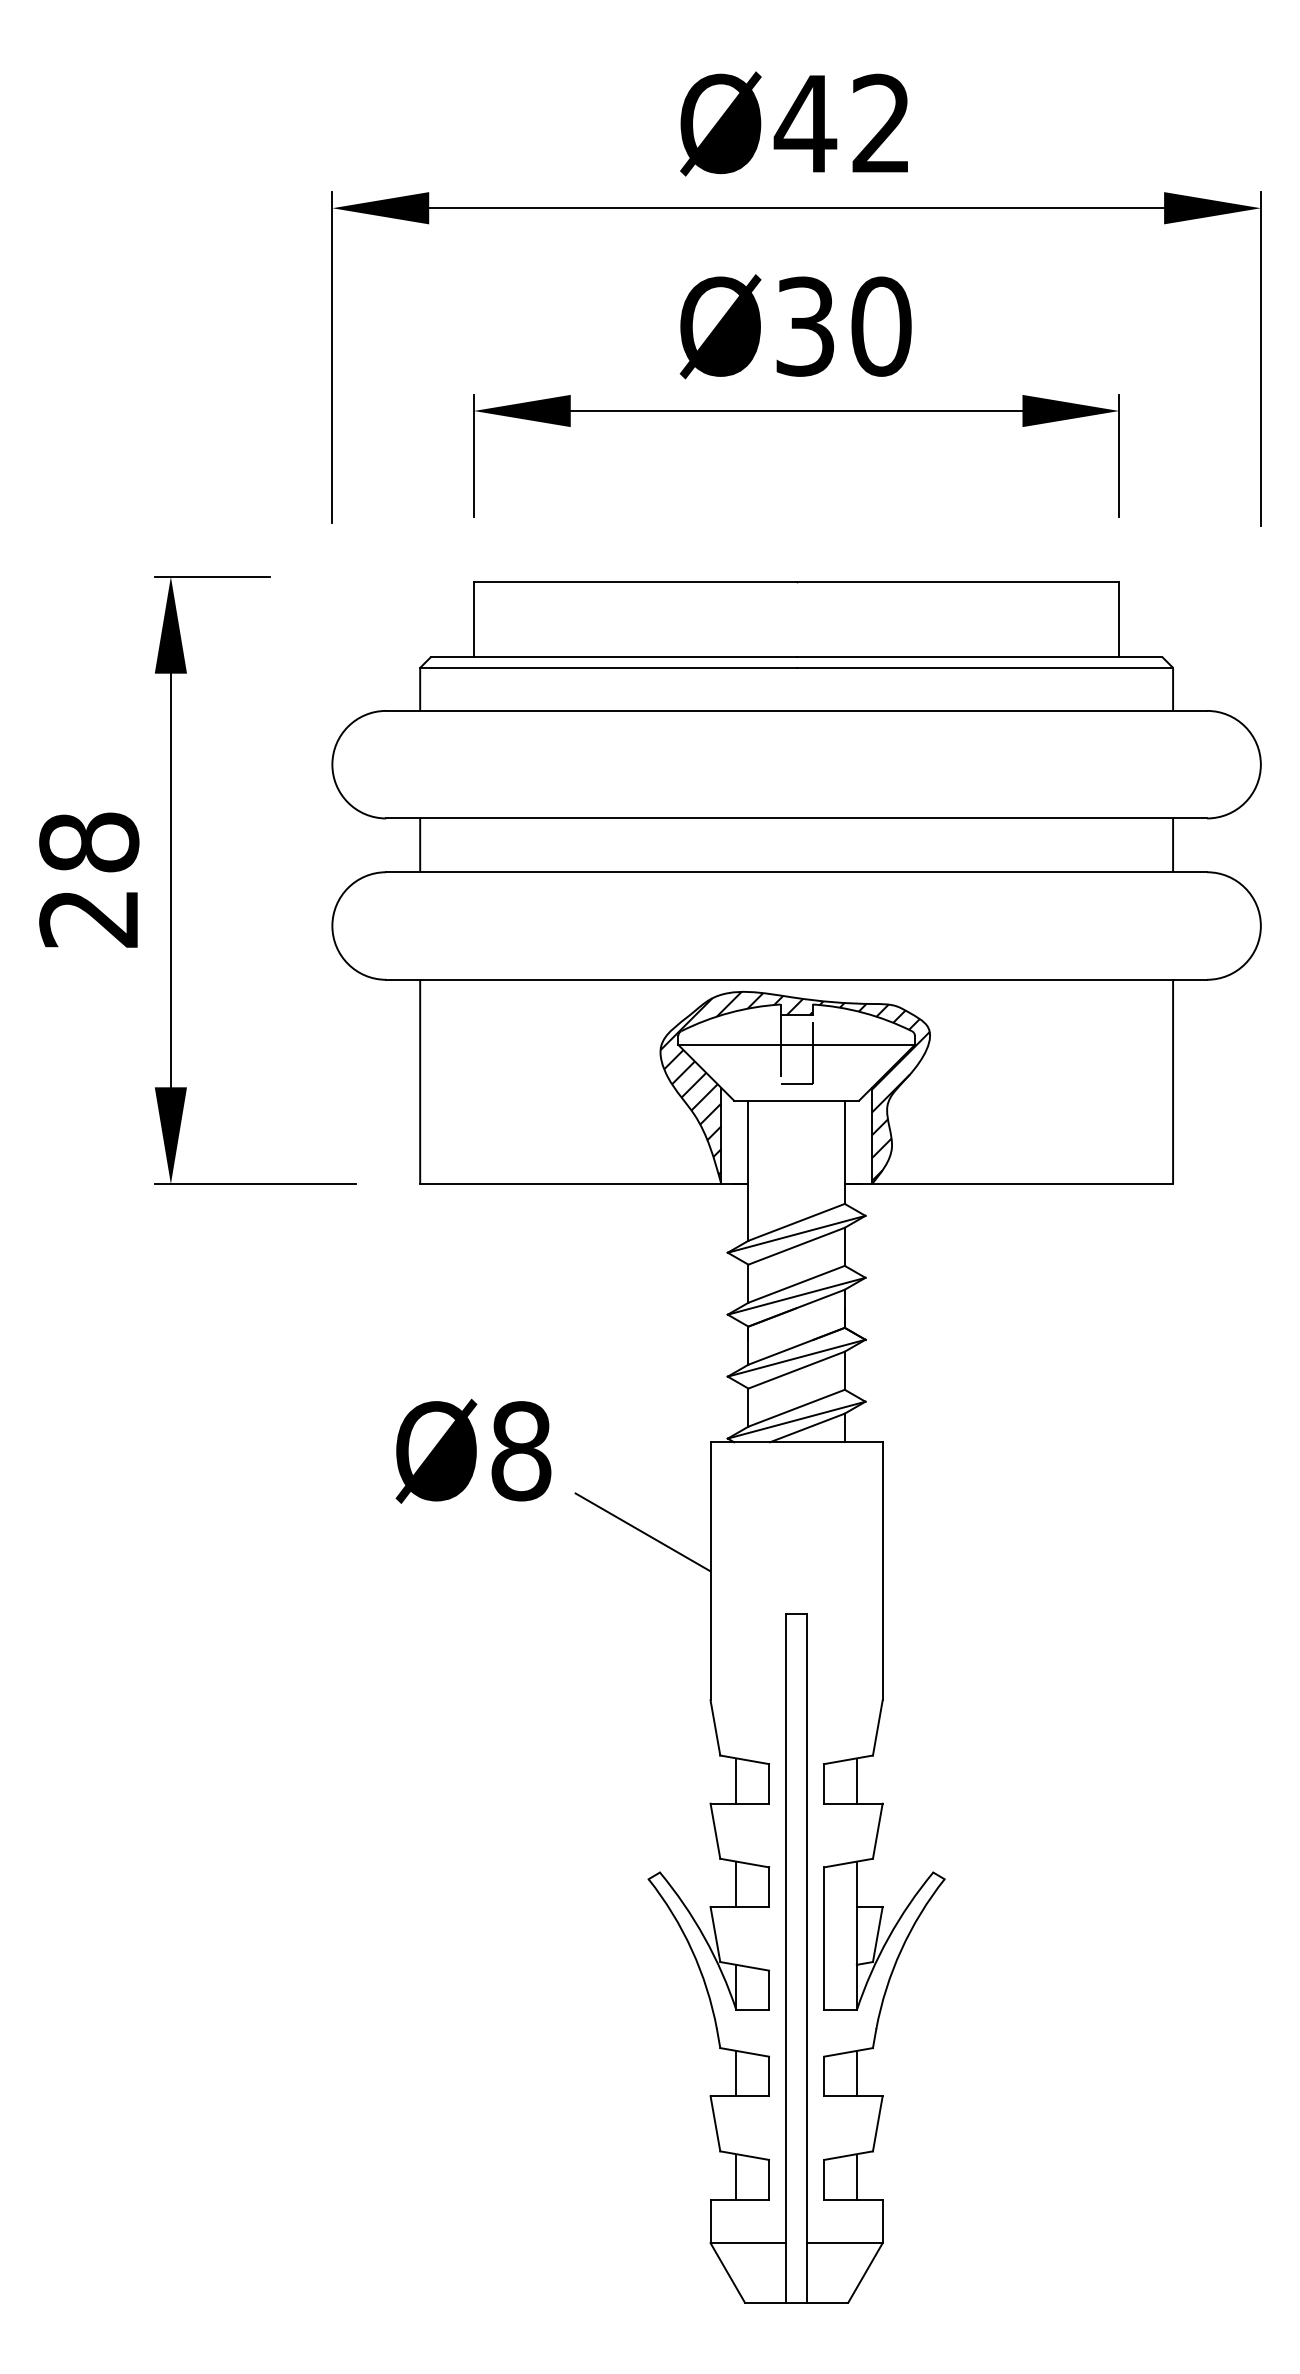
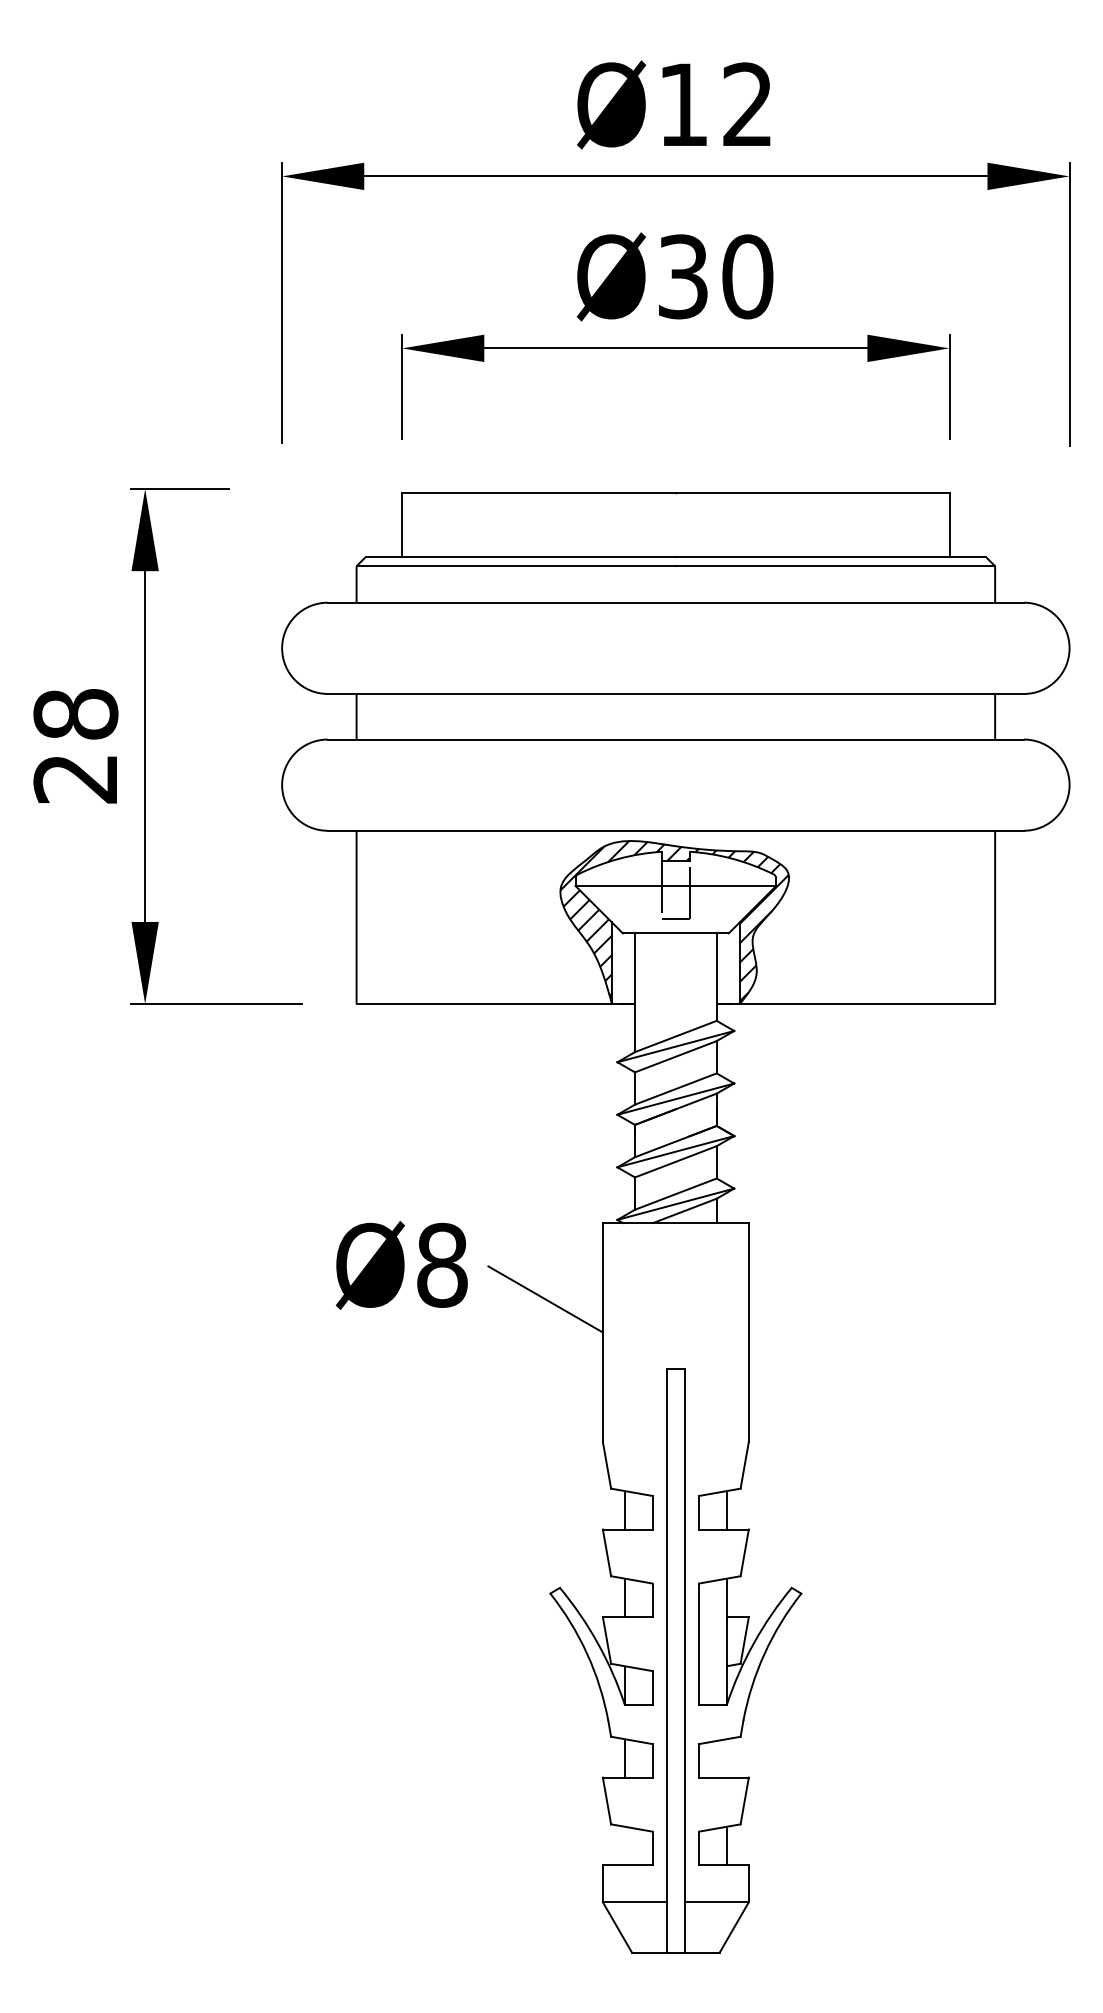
text: (805, 123) -> (683, 104), Ø42 -> Ø12
text: (473, 1450) -> (401, 1264), moved
line: (856, 2073) -> (726, 1758), removed
line: (736, 2177) -> (624, 1846), removed

